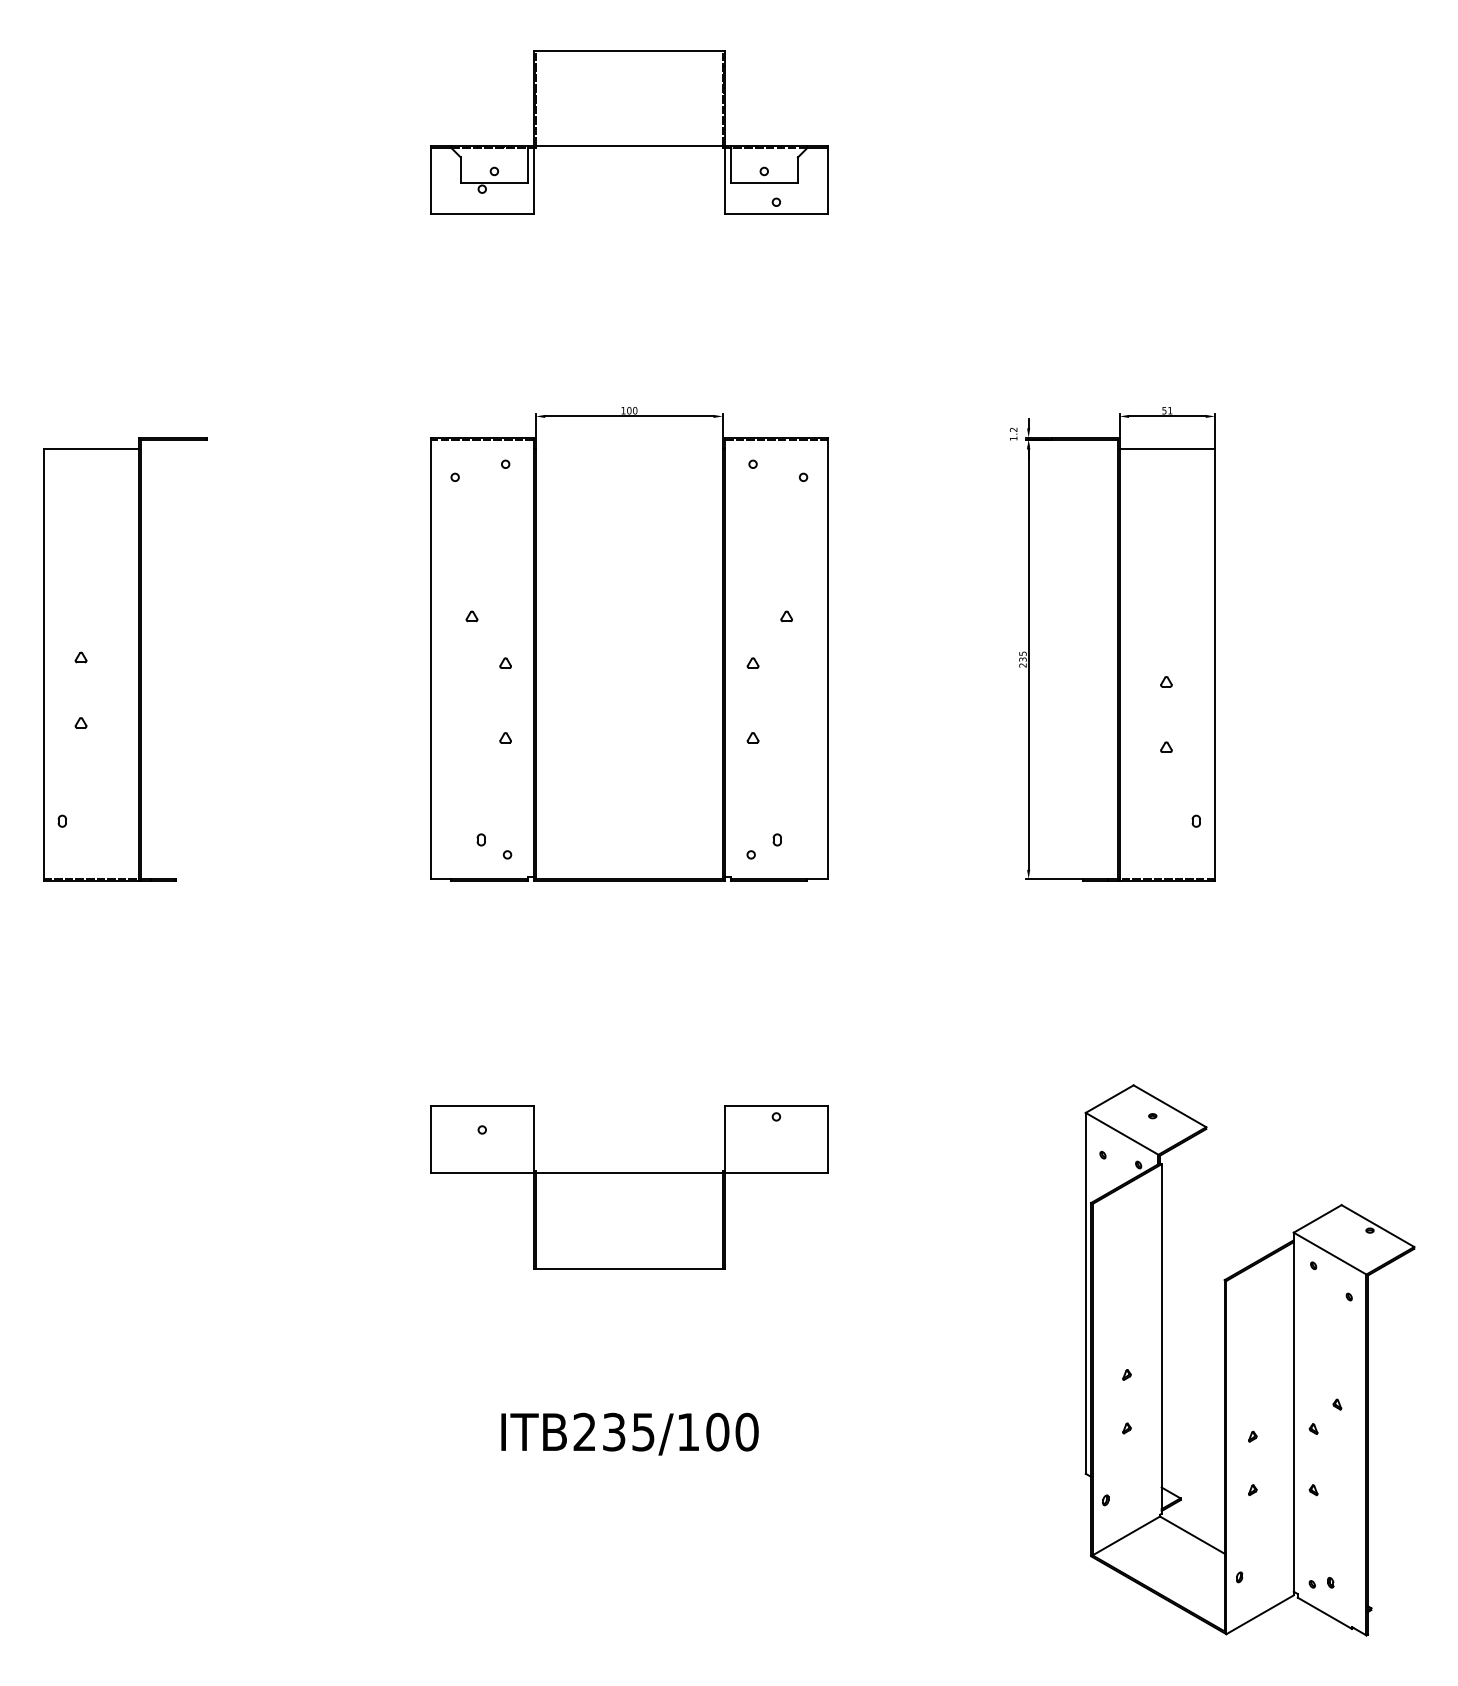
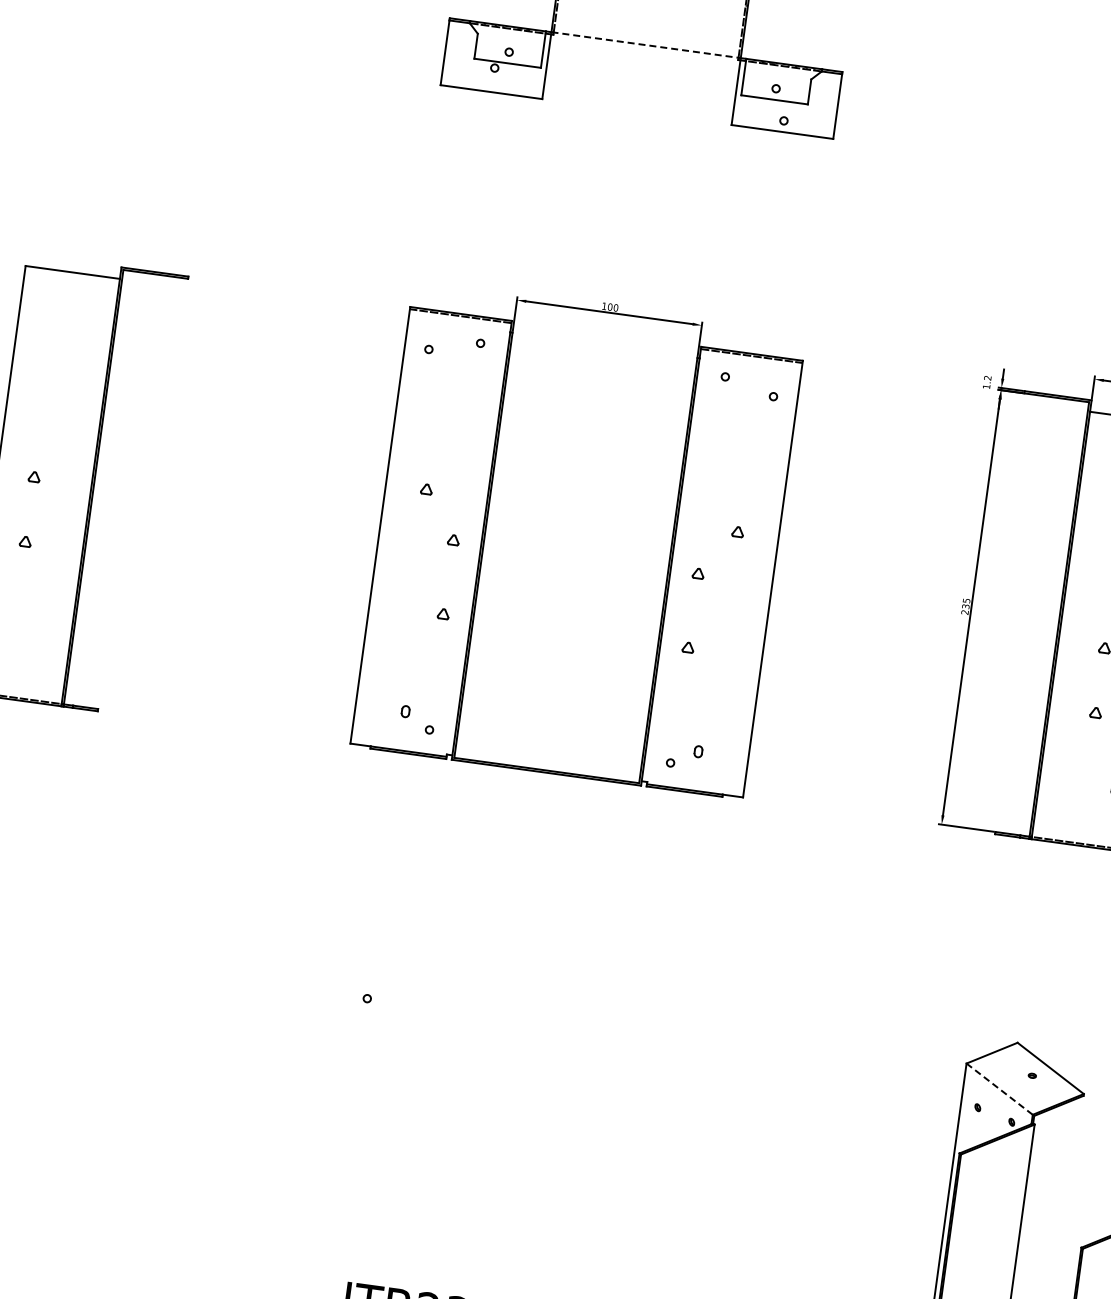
line: (629, 145) -> (646, 44), solid -> dashed
line: (1122, 1133) -> (1000, 1088), solid -> dashed
part: (629, 1187) -> (505, 1075), removed

